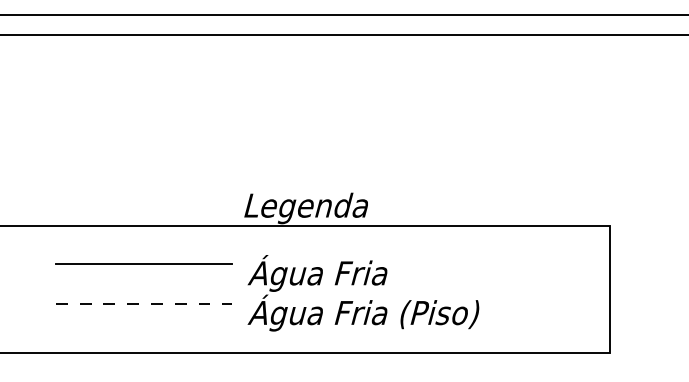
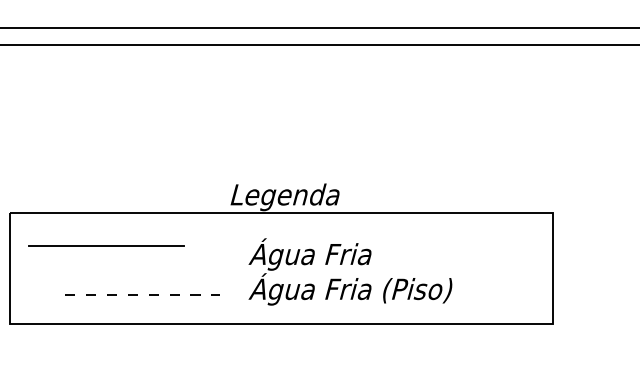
line: (144, 263) -> (106, 245), moved
text: (363, 292) -> (350, 271), moved
line: (138, 302) -> (137, 294), moved

